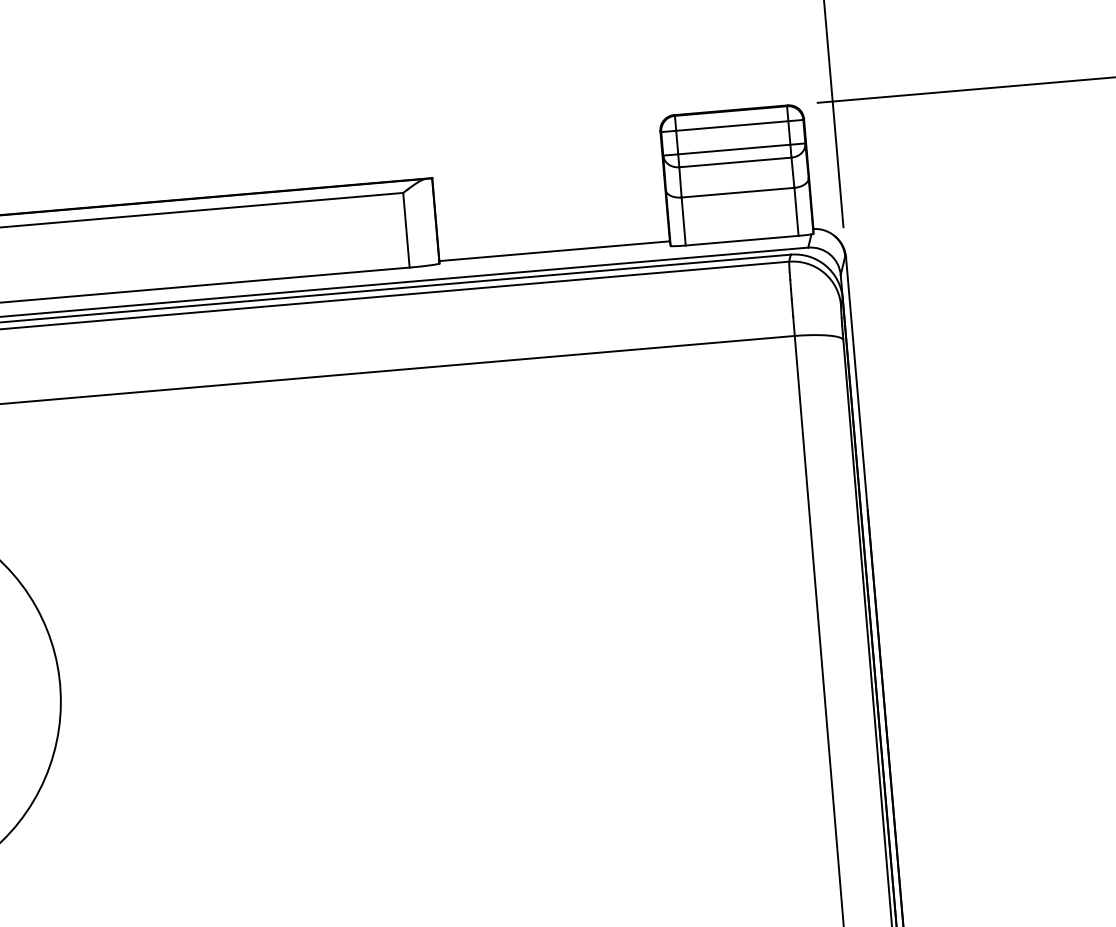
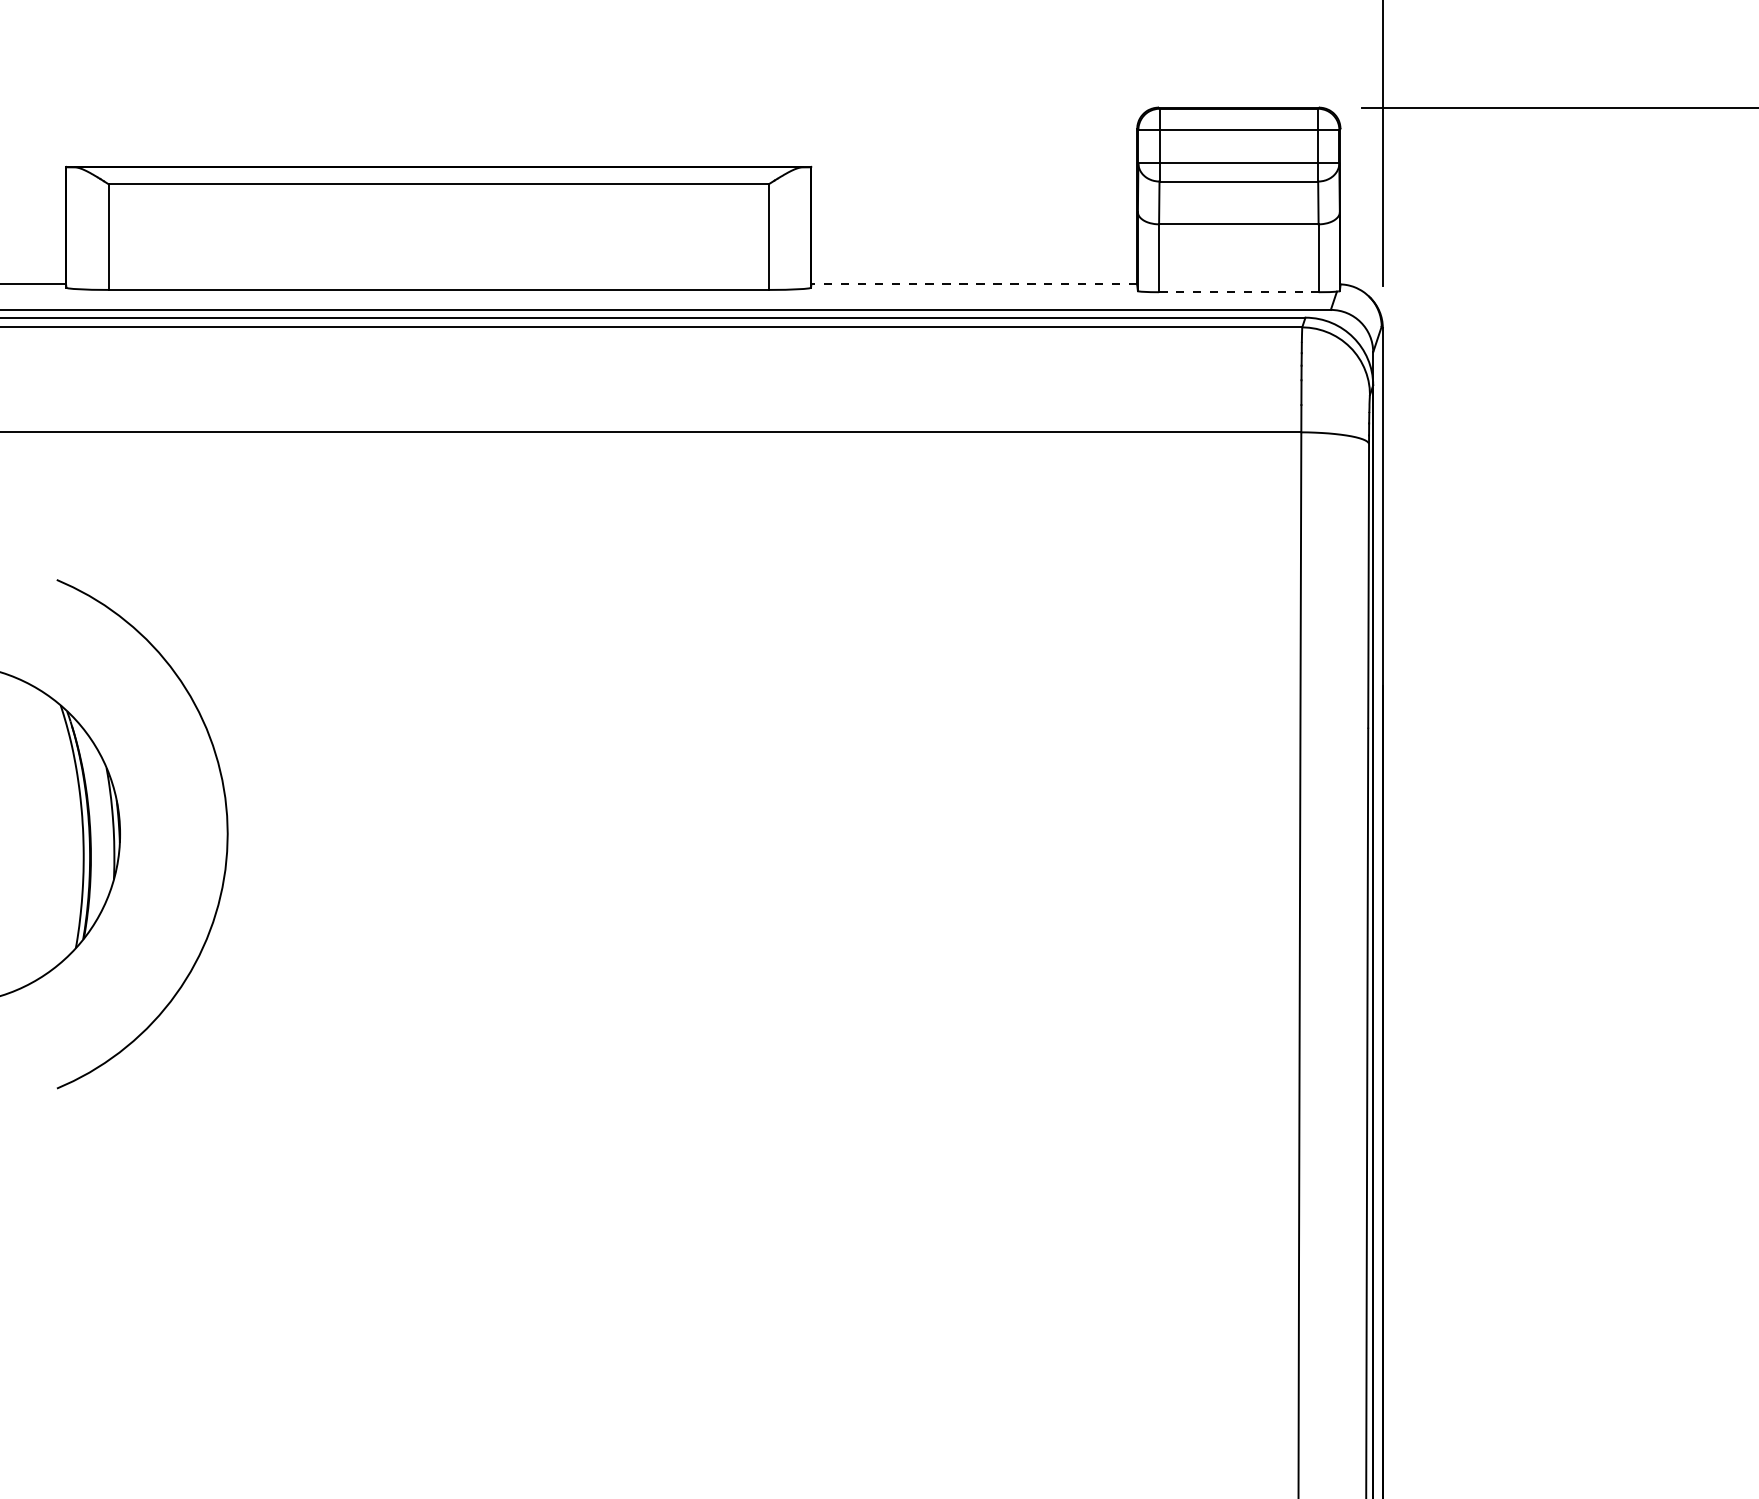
line: (741, 240) -> (1238, 292), solid -> dashed
line: (554, 251) -> (974, 284), solid -> dashed

